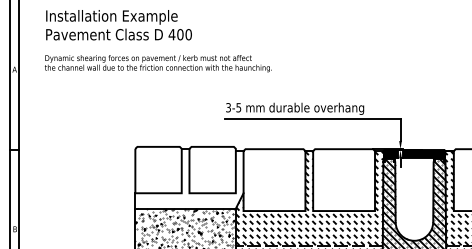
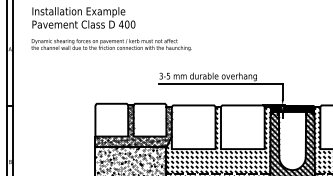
hatch: (189, 179) -> (133, 126), added

